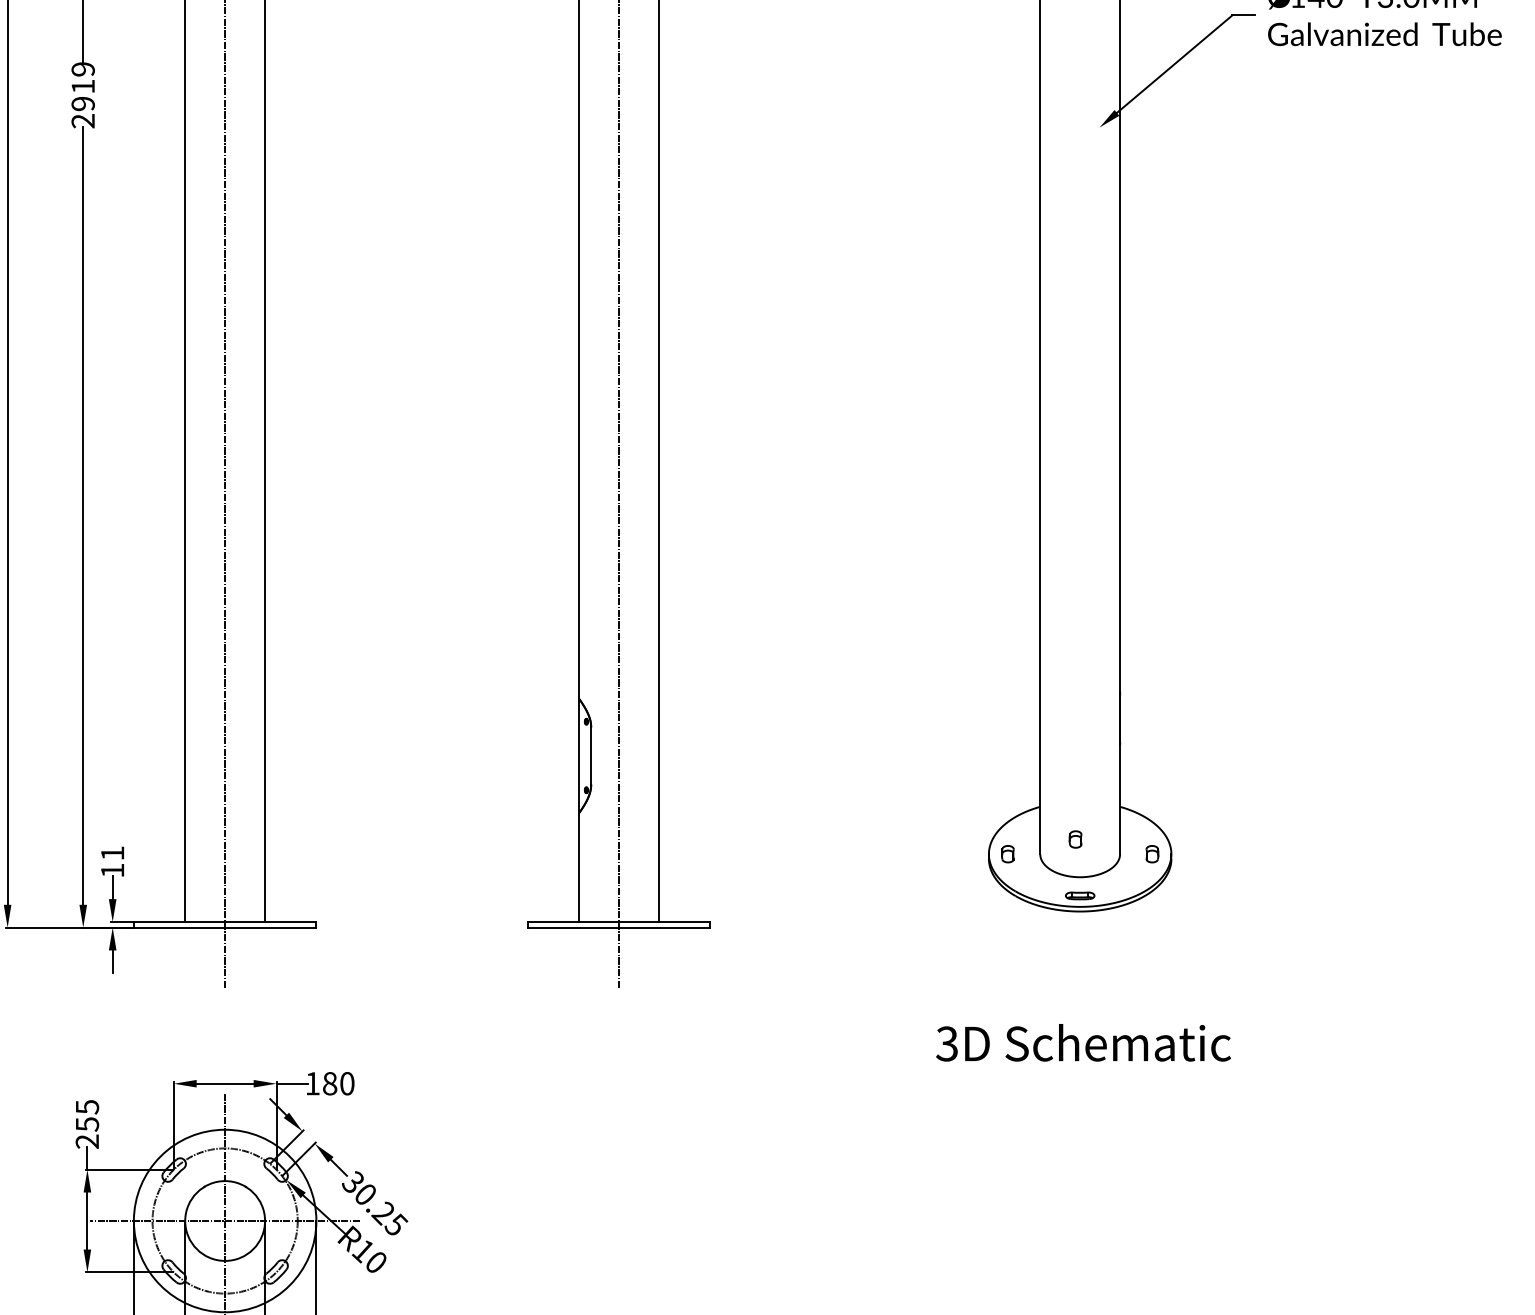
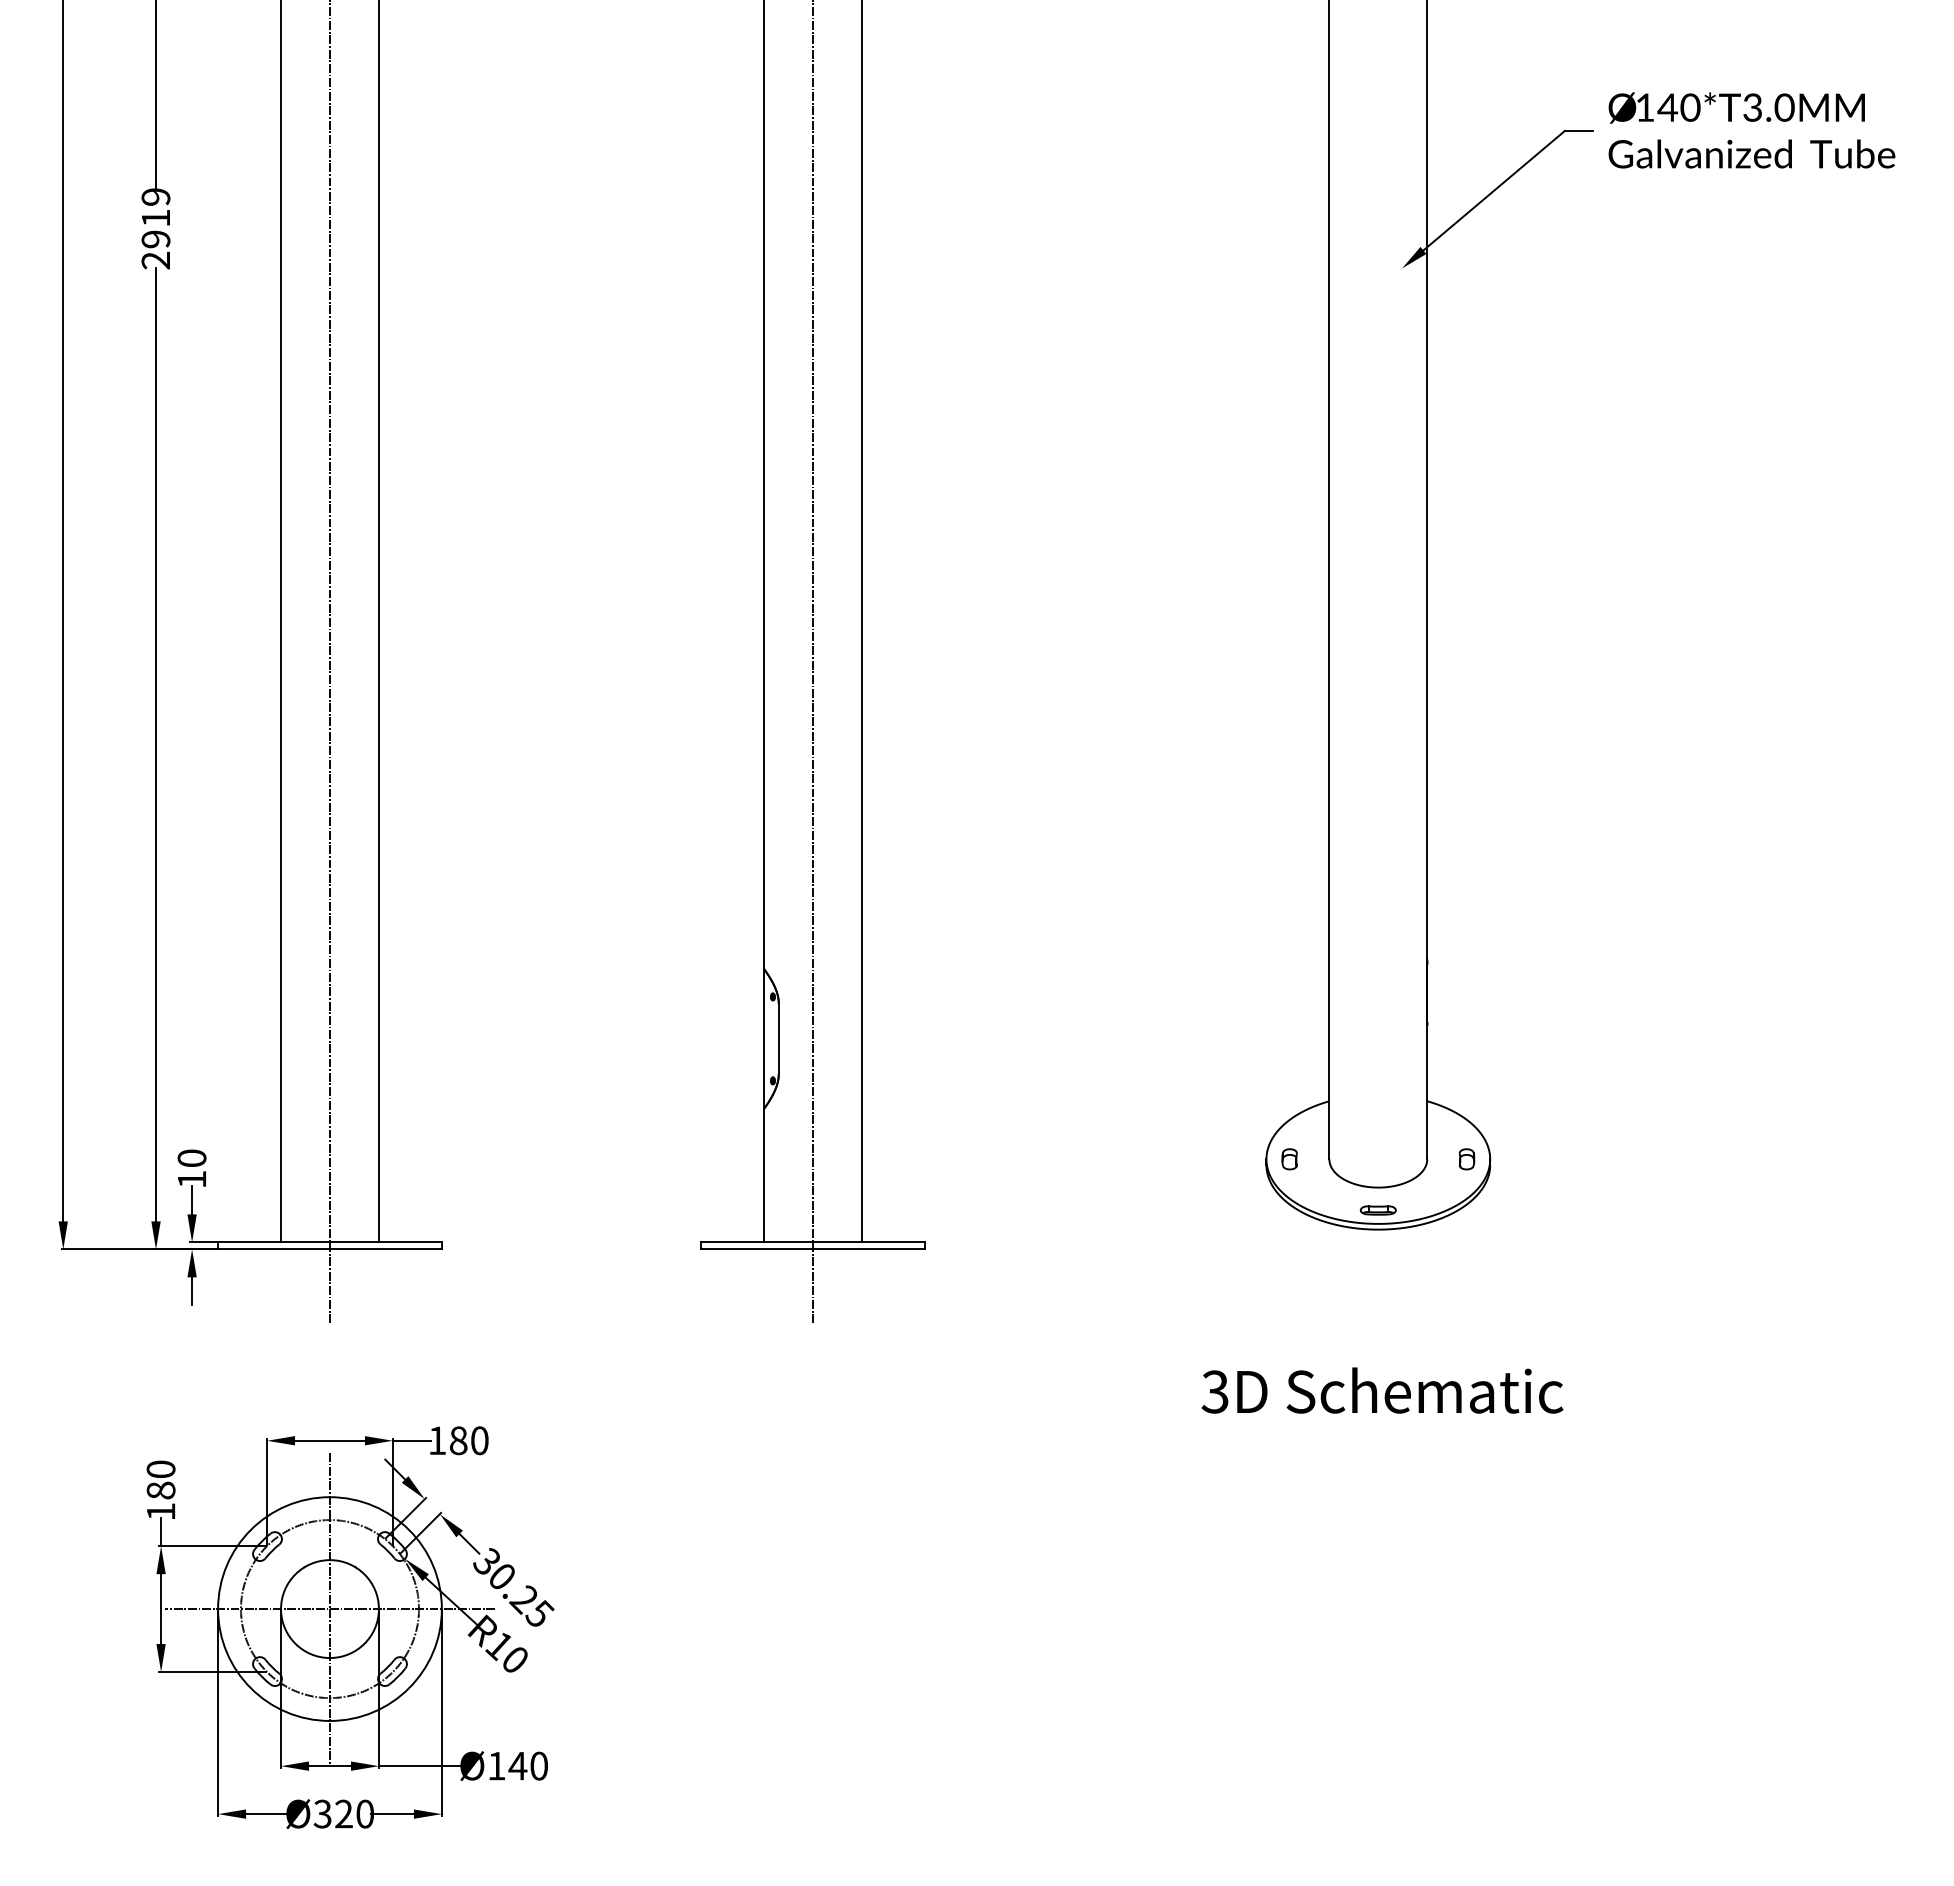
part: (1075, 839) -> (1372, 1141), removed
text: (112, 852) -> (191, 1157), 11 -> 10
text: (86, 1124) -> (160, 1490), 255 -> 180

